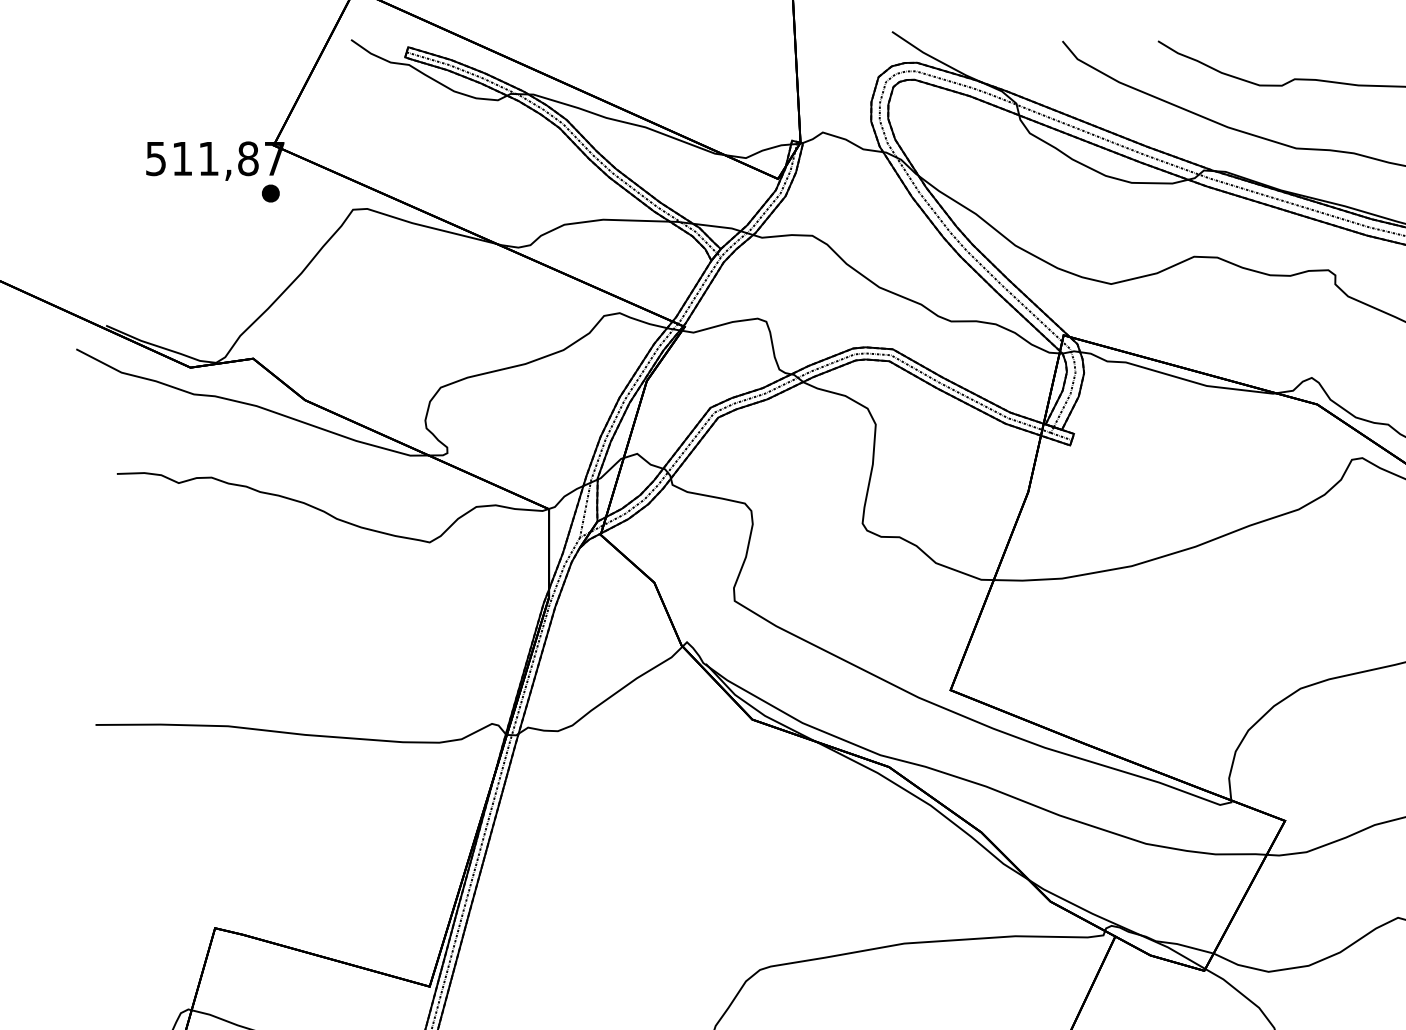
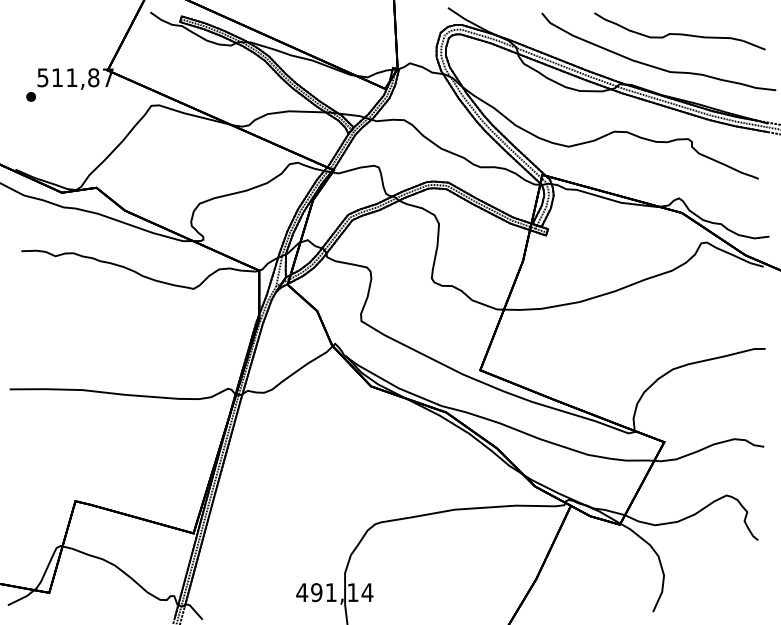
part: (269, 192) -> (30, 96), moved

